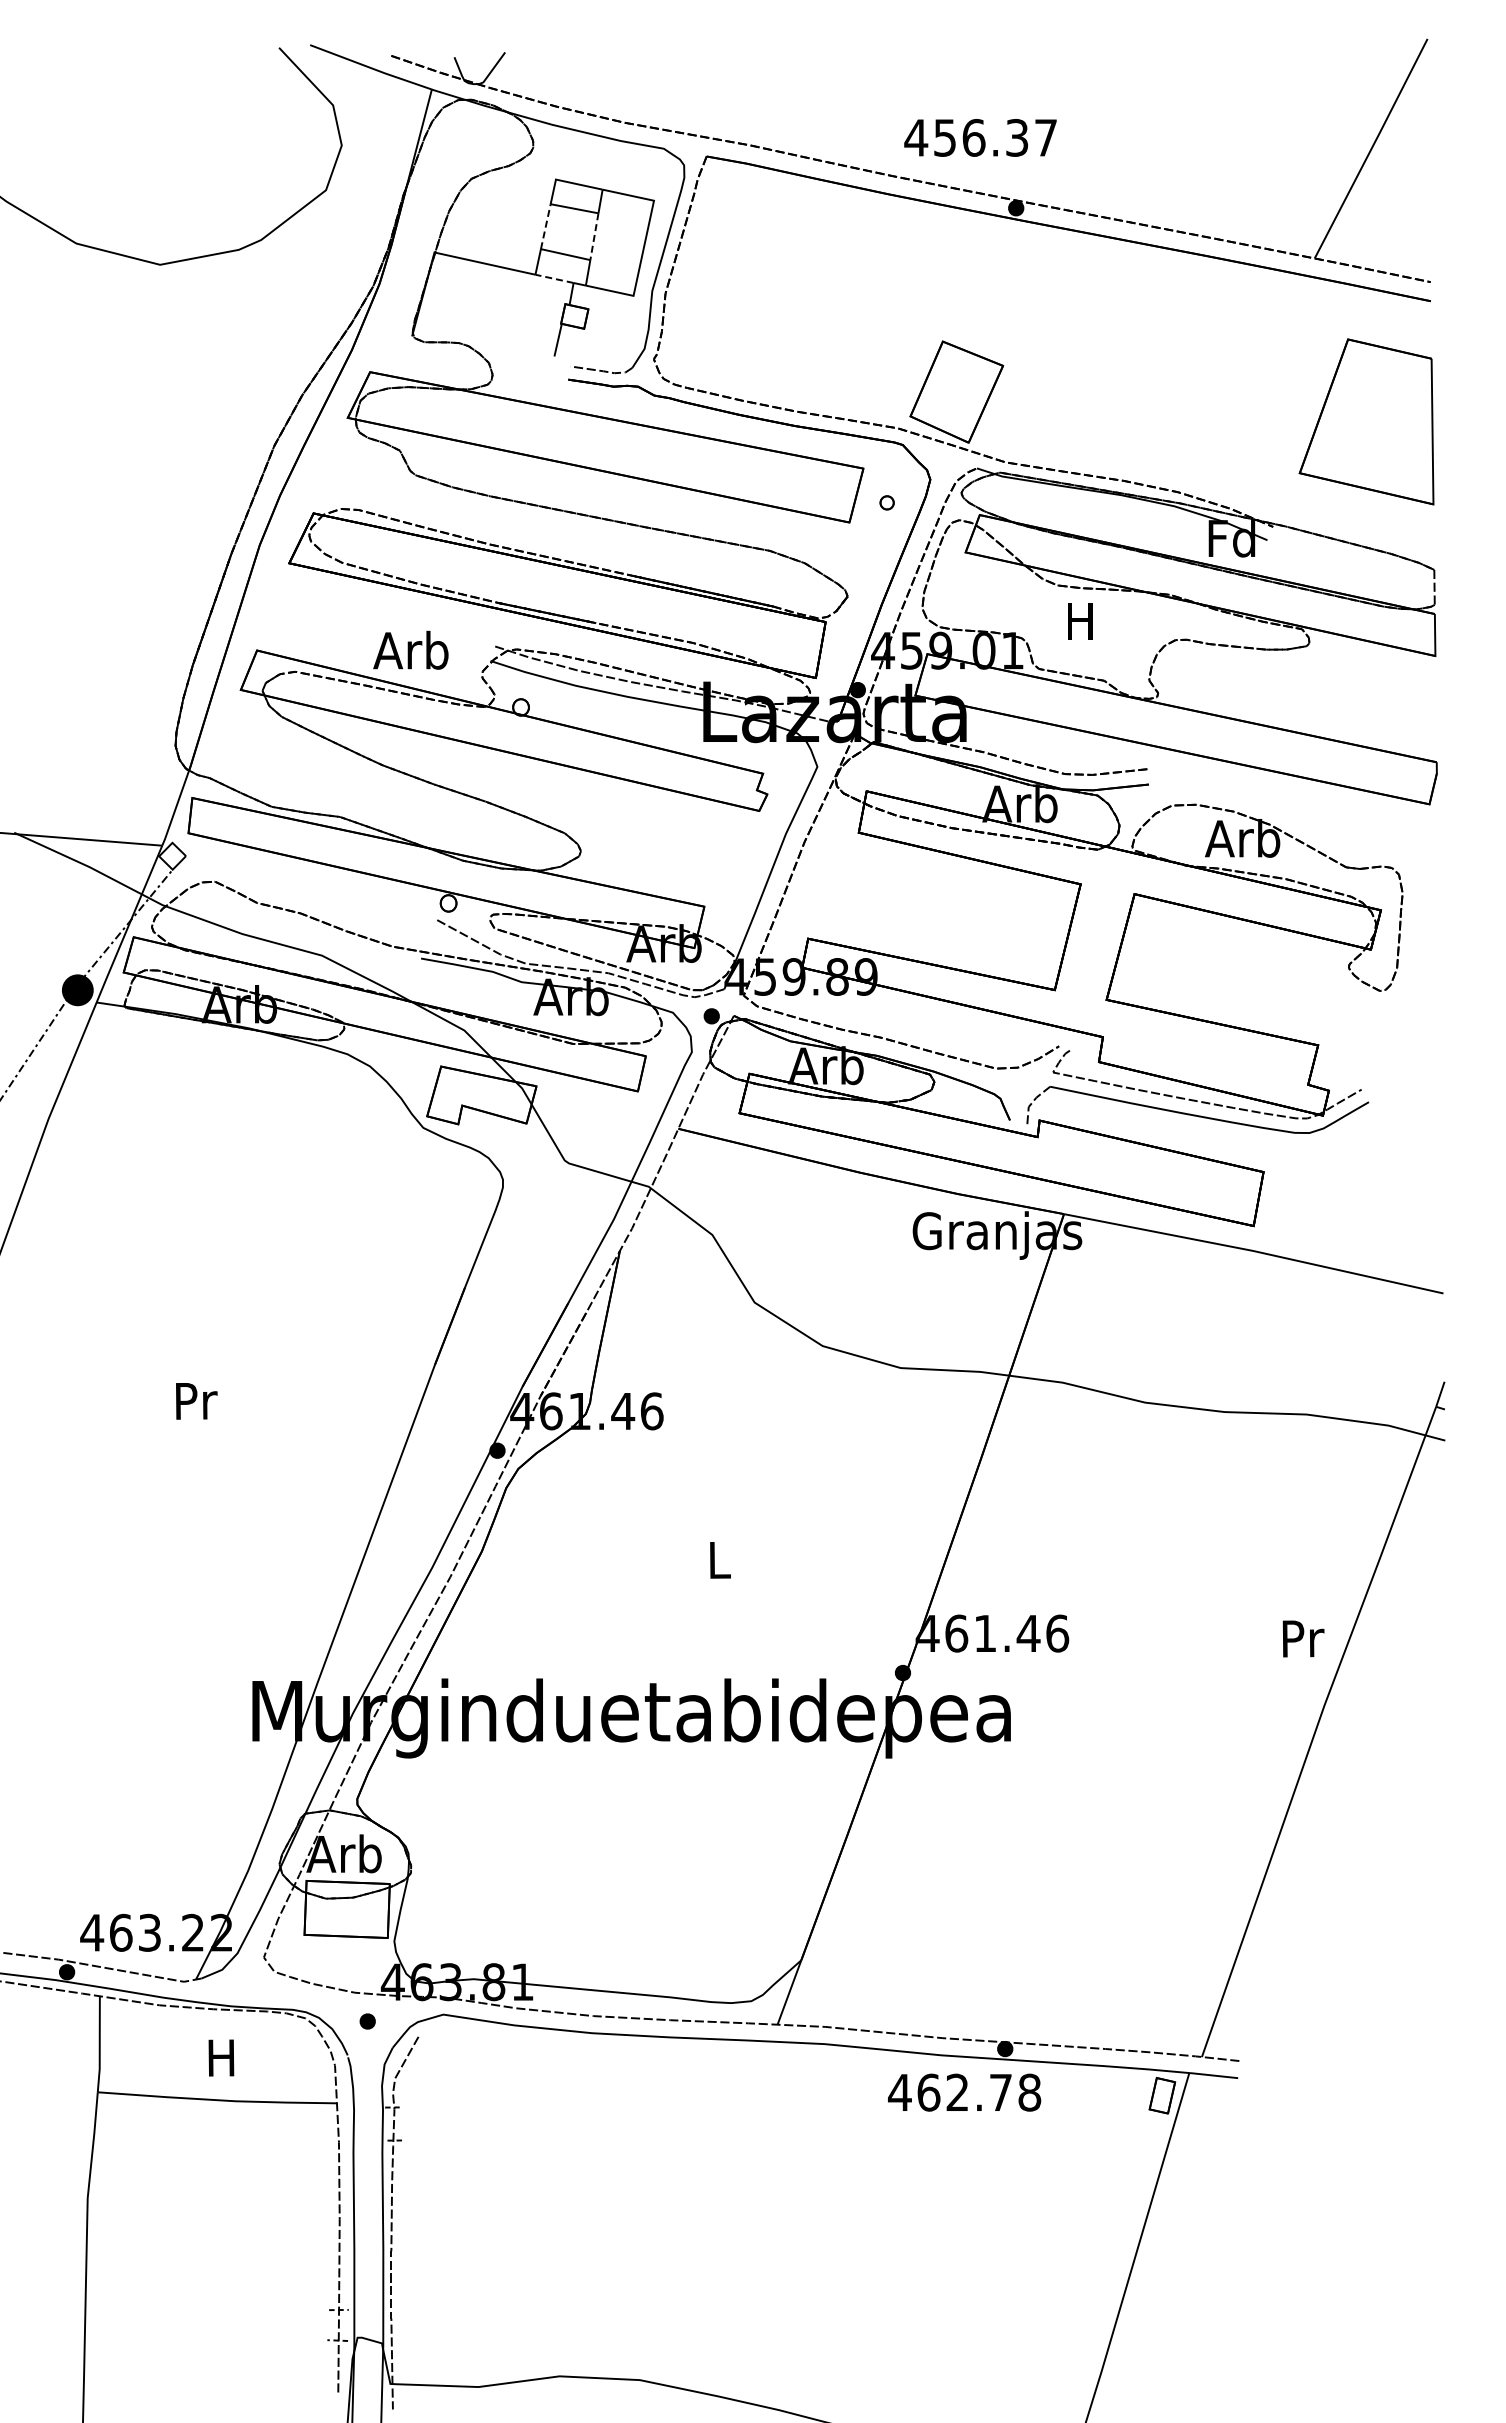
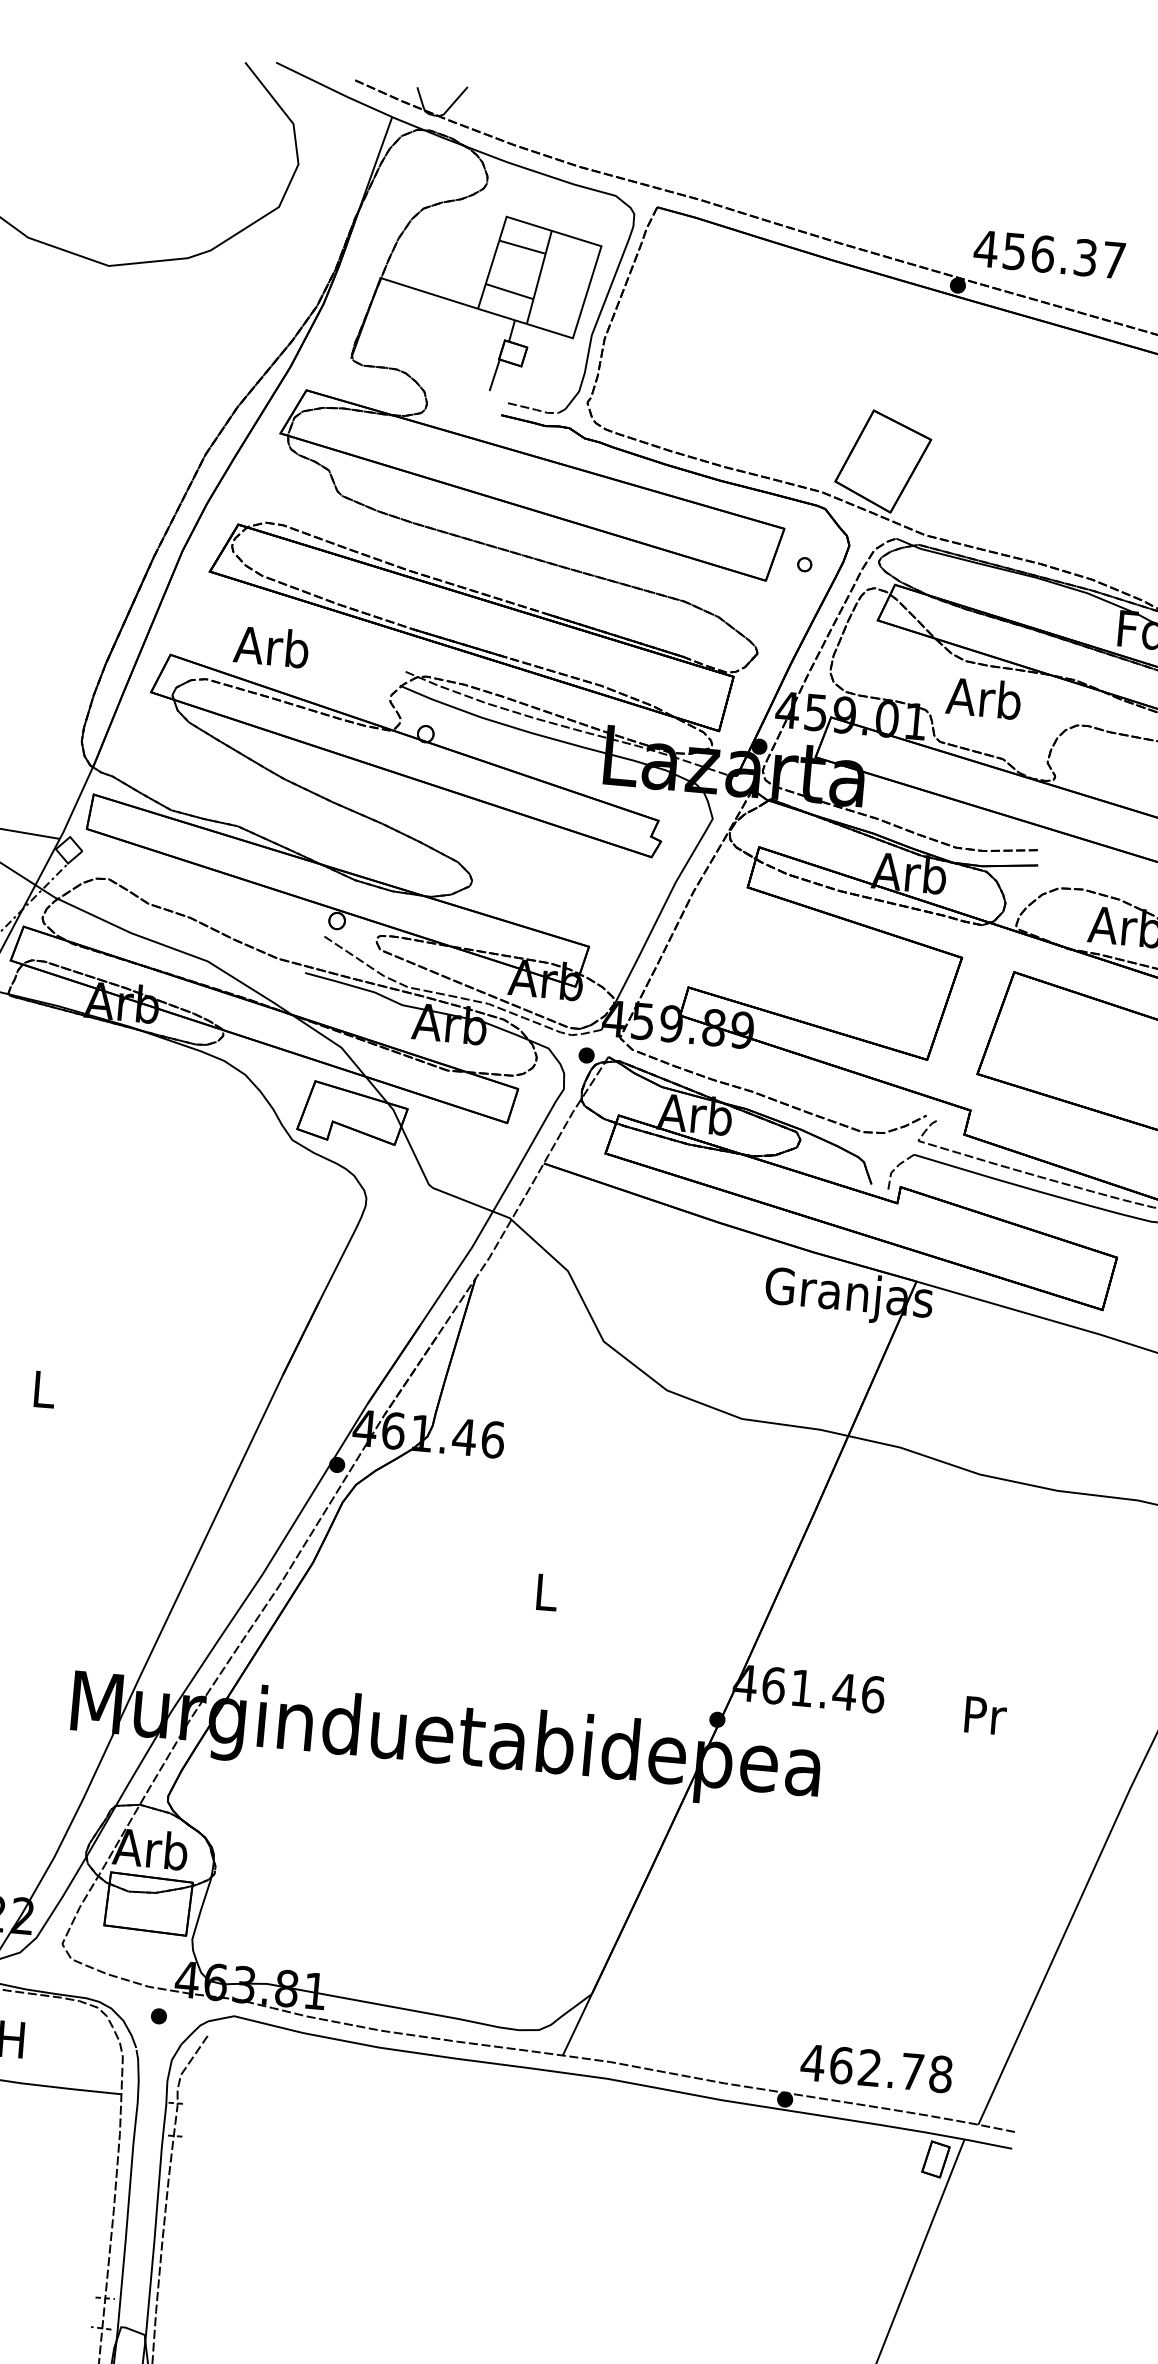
text: (980, 137) -> (1049, 254), moved
line: (545, 226) -> (492, 262), dashed -> solid
line: (594, 236) -> (539, 276), dashed -> solid
line: (554, 278) -> (496, 314), dashed -> solid
text: (1078, 620) -> (983, 697), H -> Arb
text: (410, 649) -> (271, 645), moved
text: (196, 1401) -> (44, 1389), Pr -> L
text: (1303, 1638) -> (985, 1715), moved
text: (964, 2092) -> (876, 2068), moved

